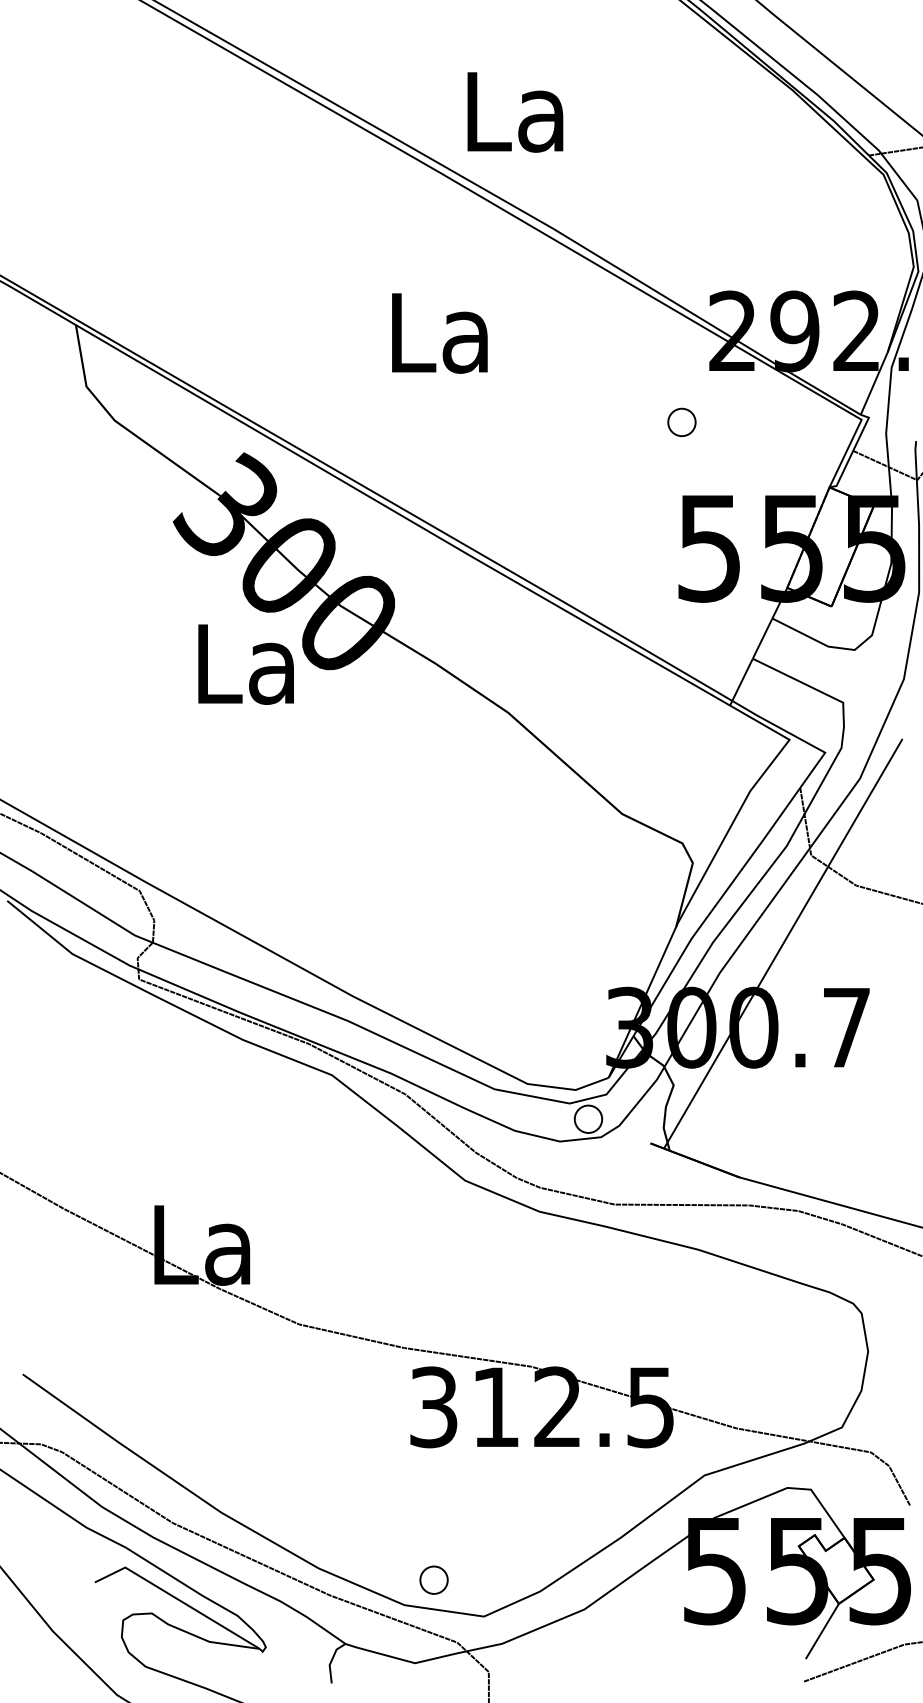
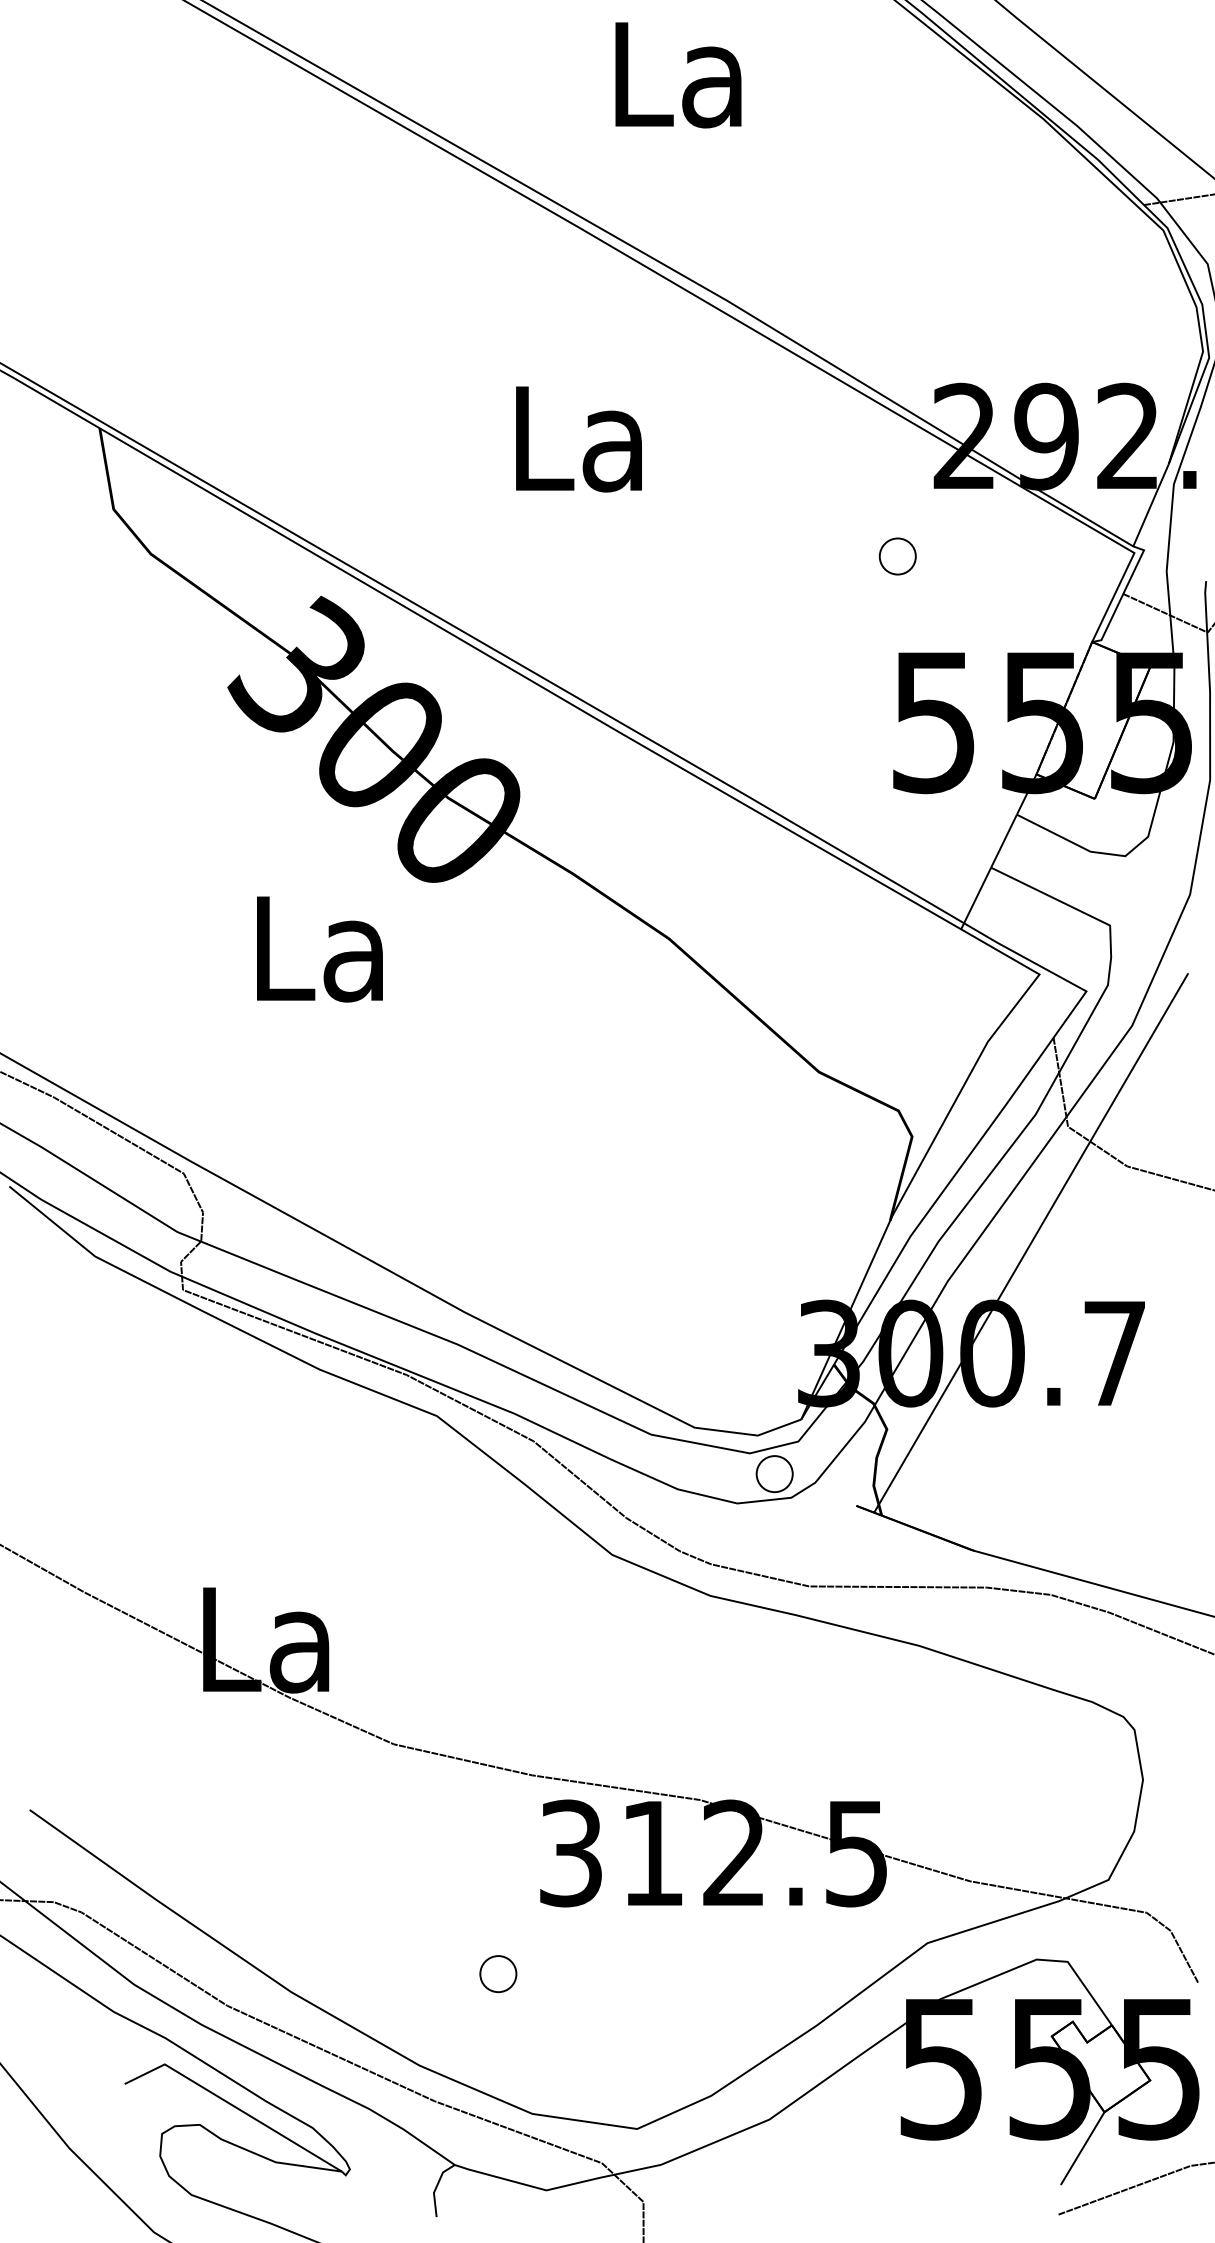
text: (515, 112) -> (678, 75), moved
text: (245, 664) -> (319, 949), moved
part: (434, 1579) -> (498, 1973), moved

